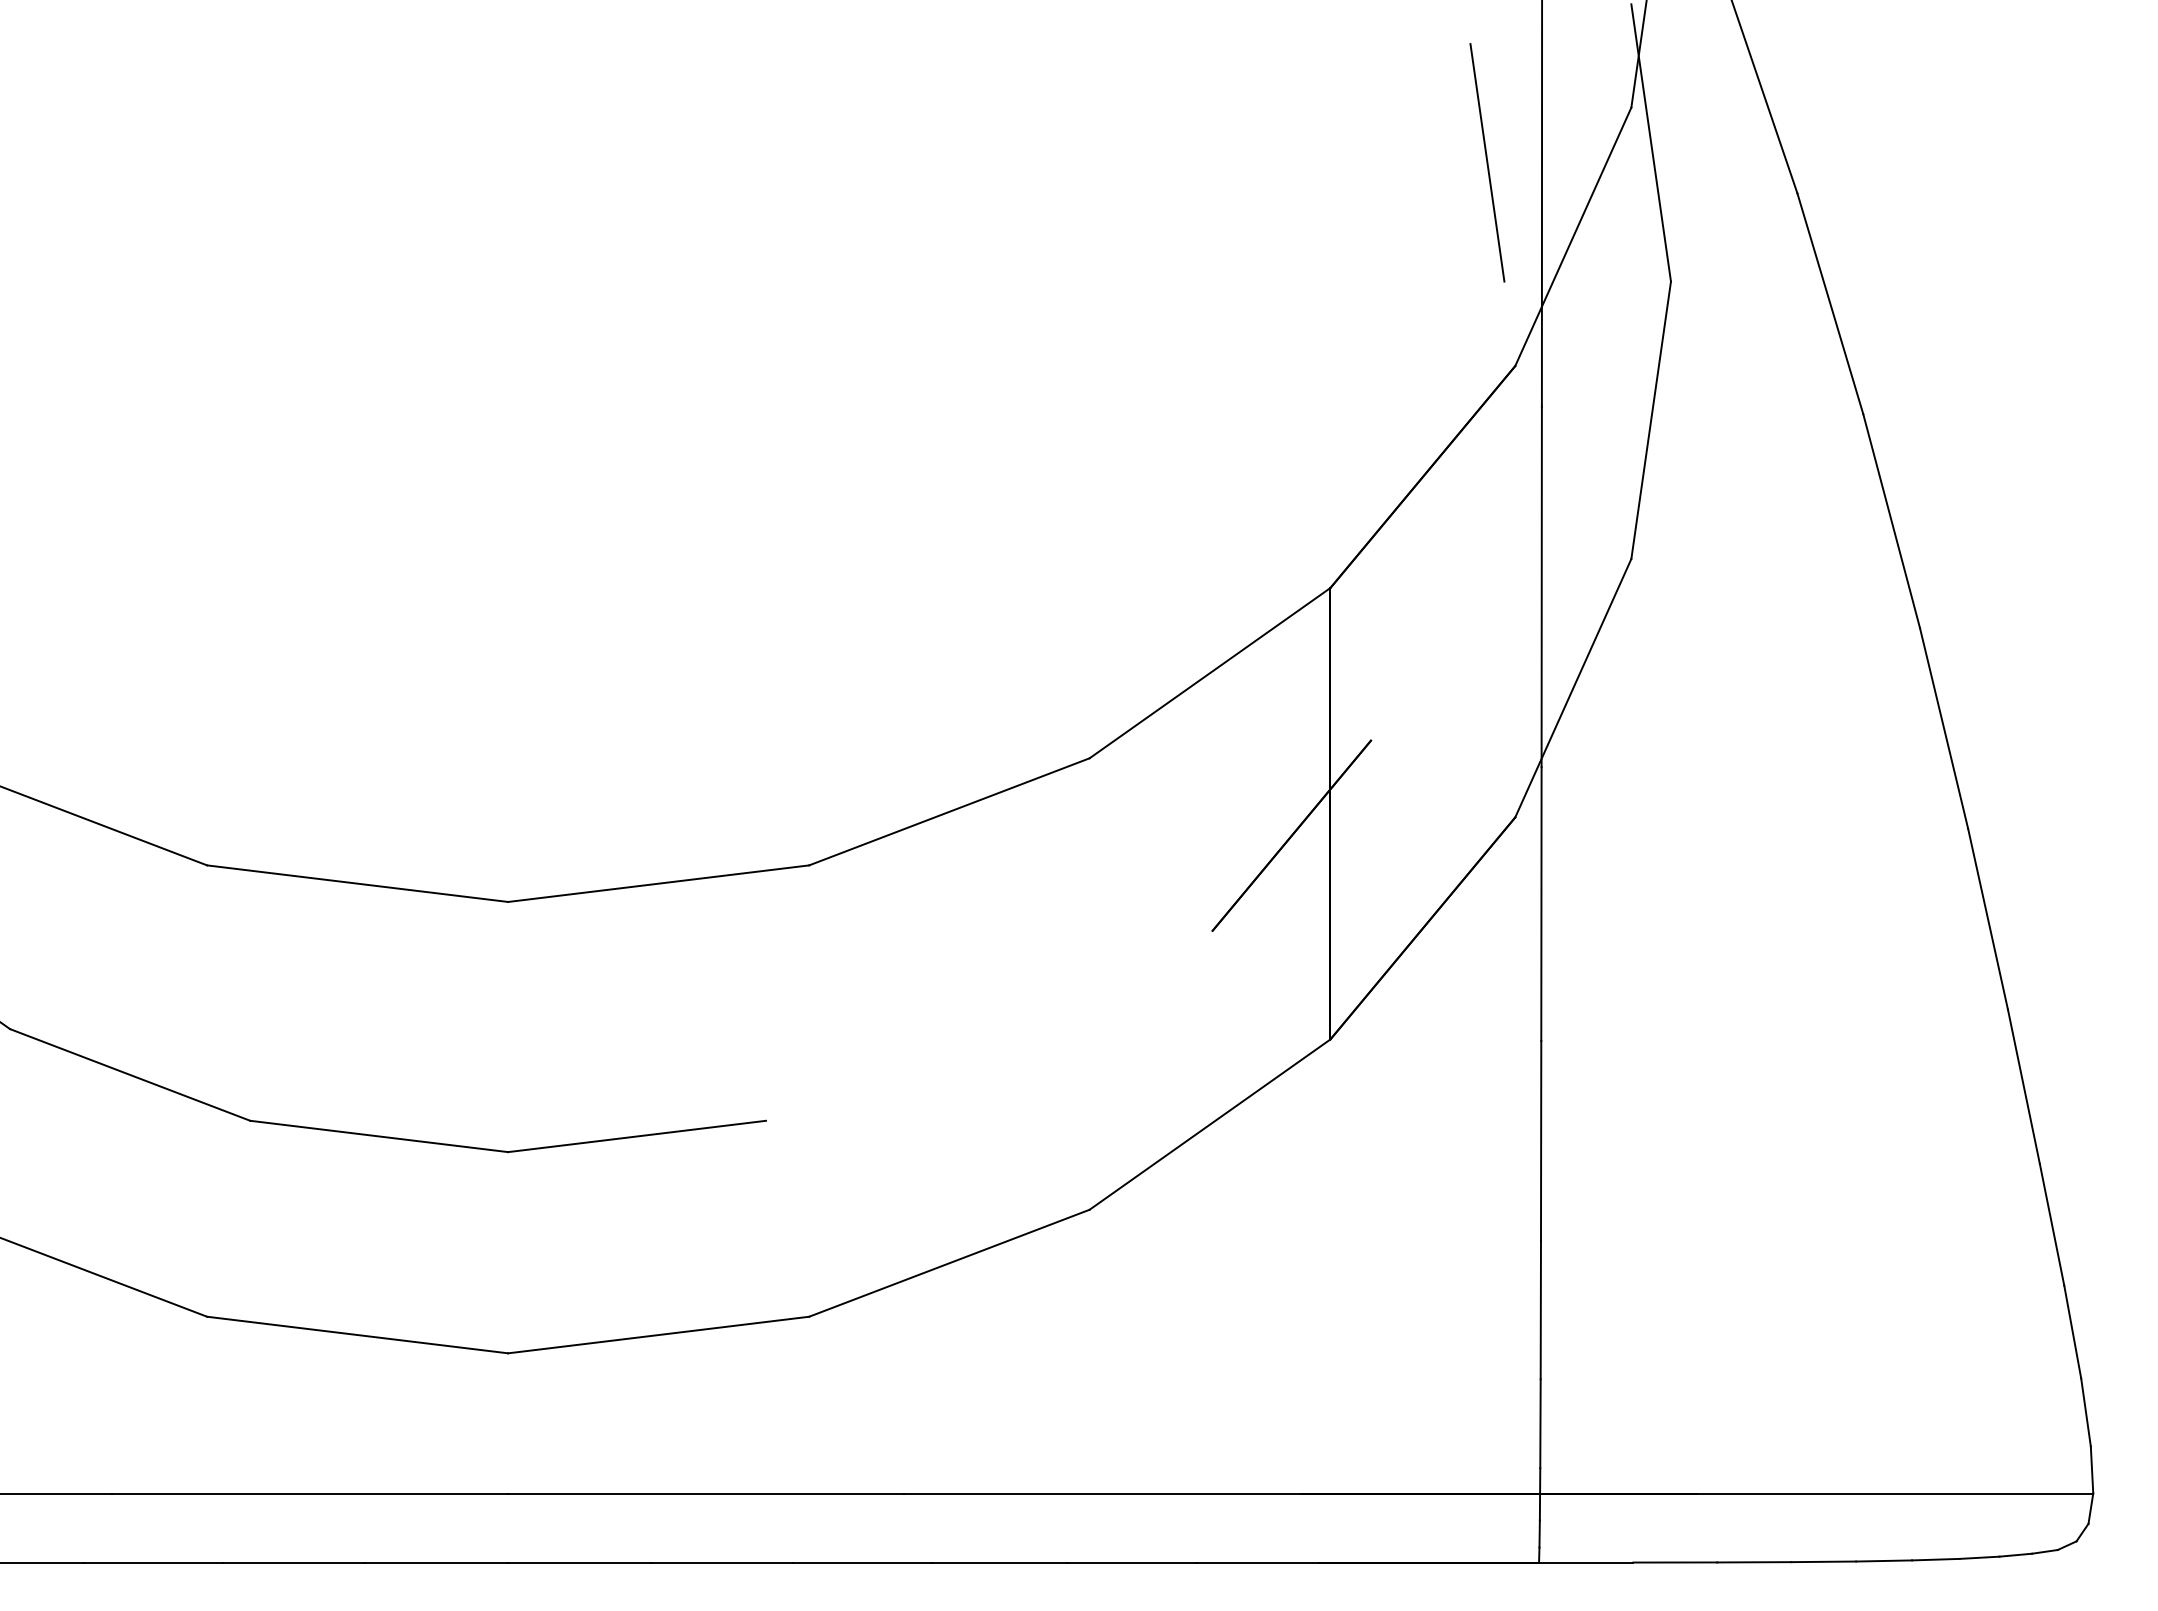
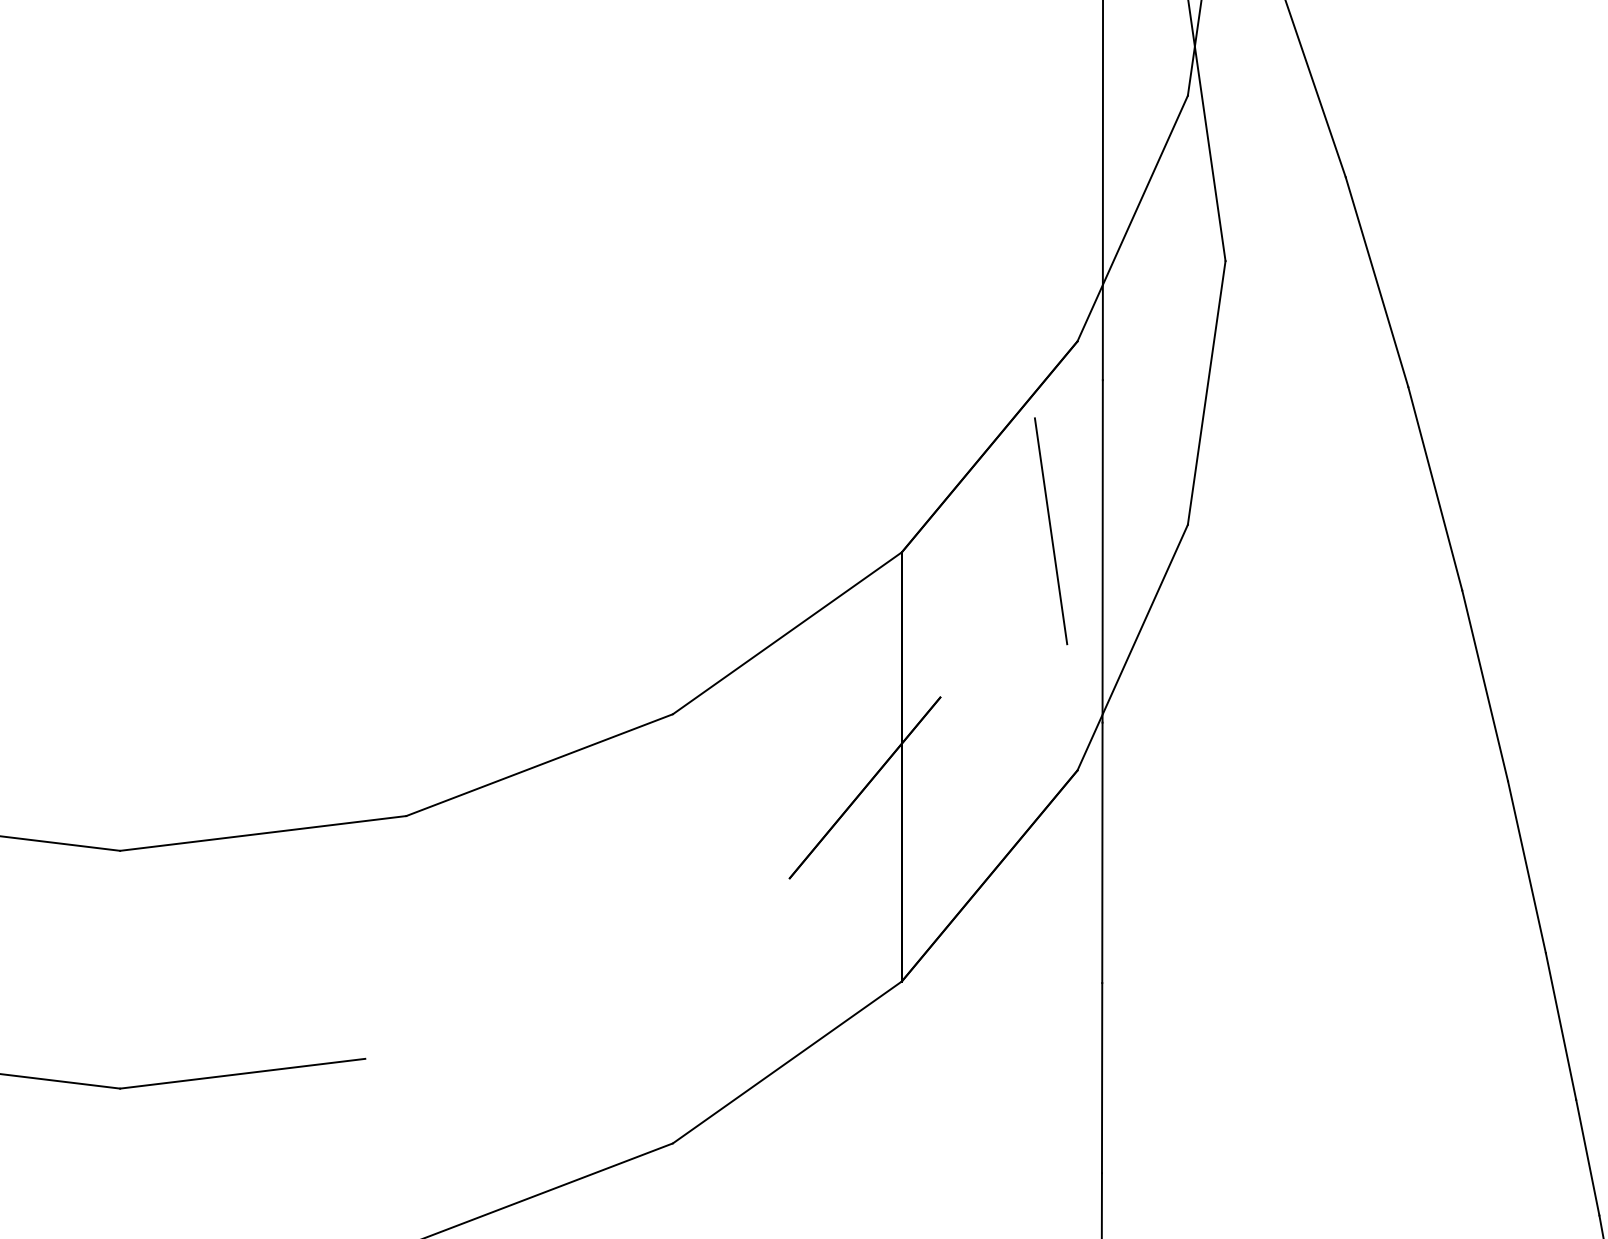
line: (1487, 162) -> (1051, 530), moved

